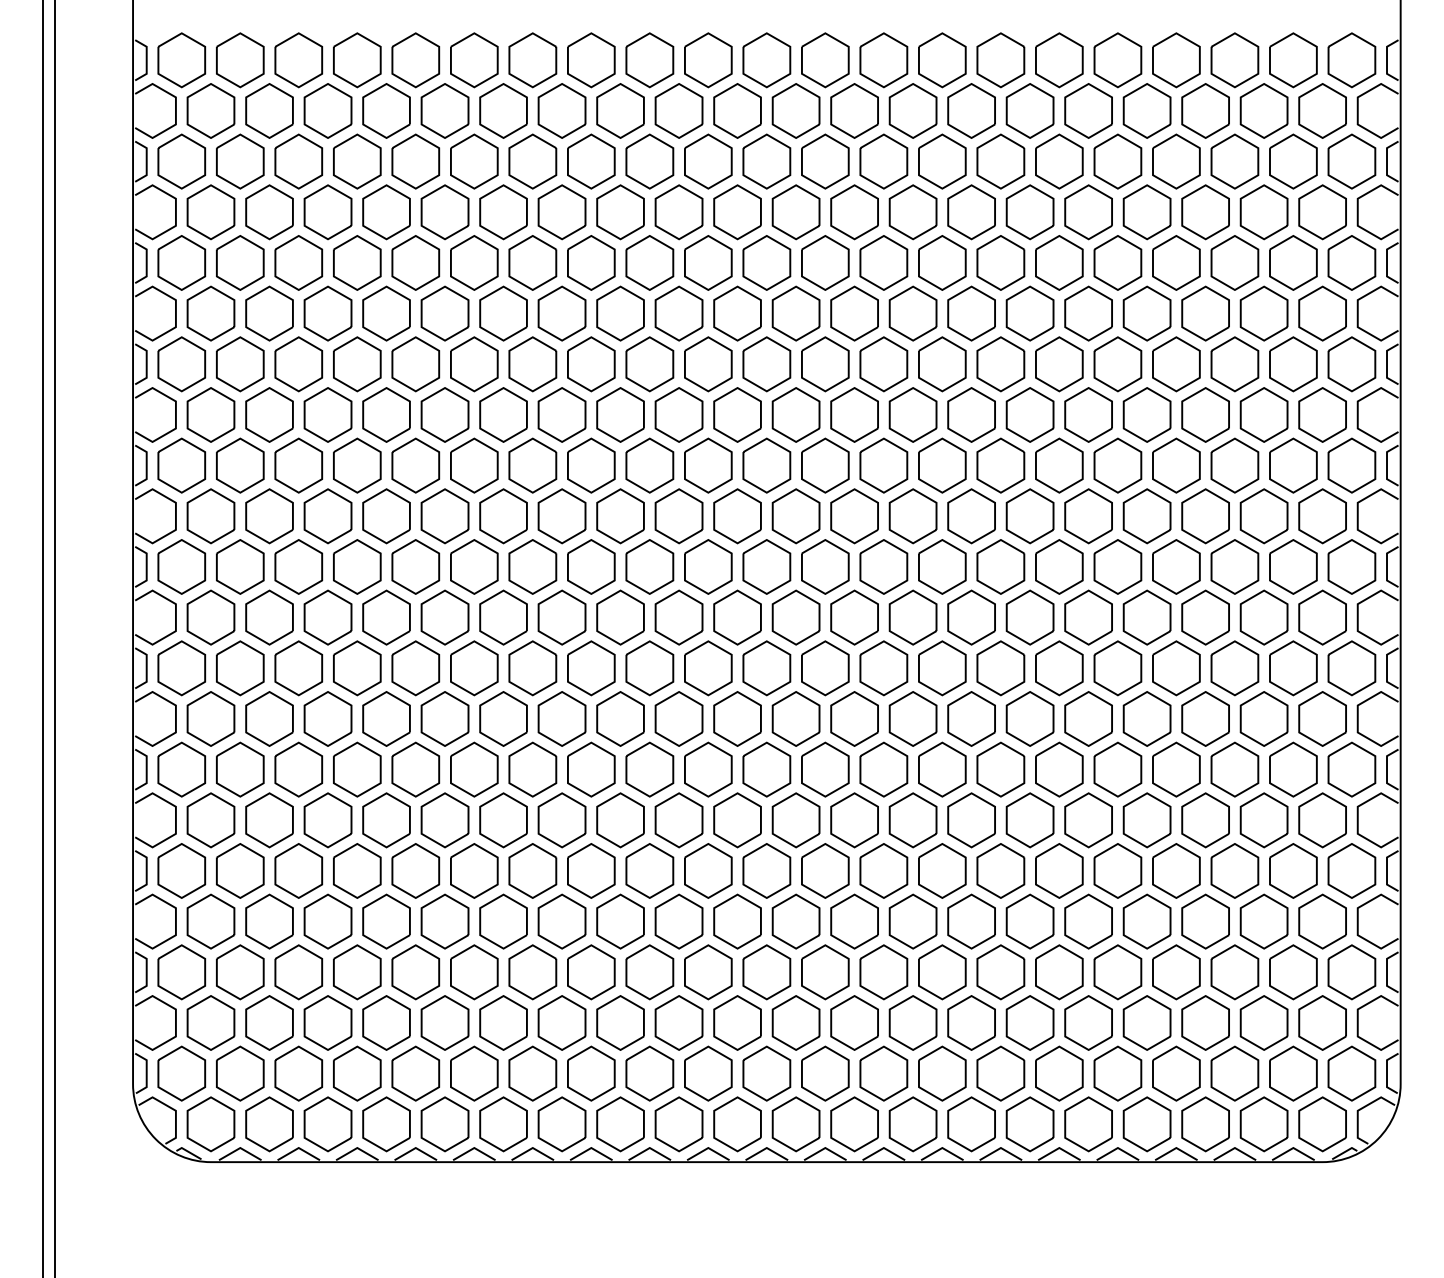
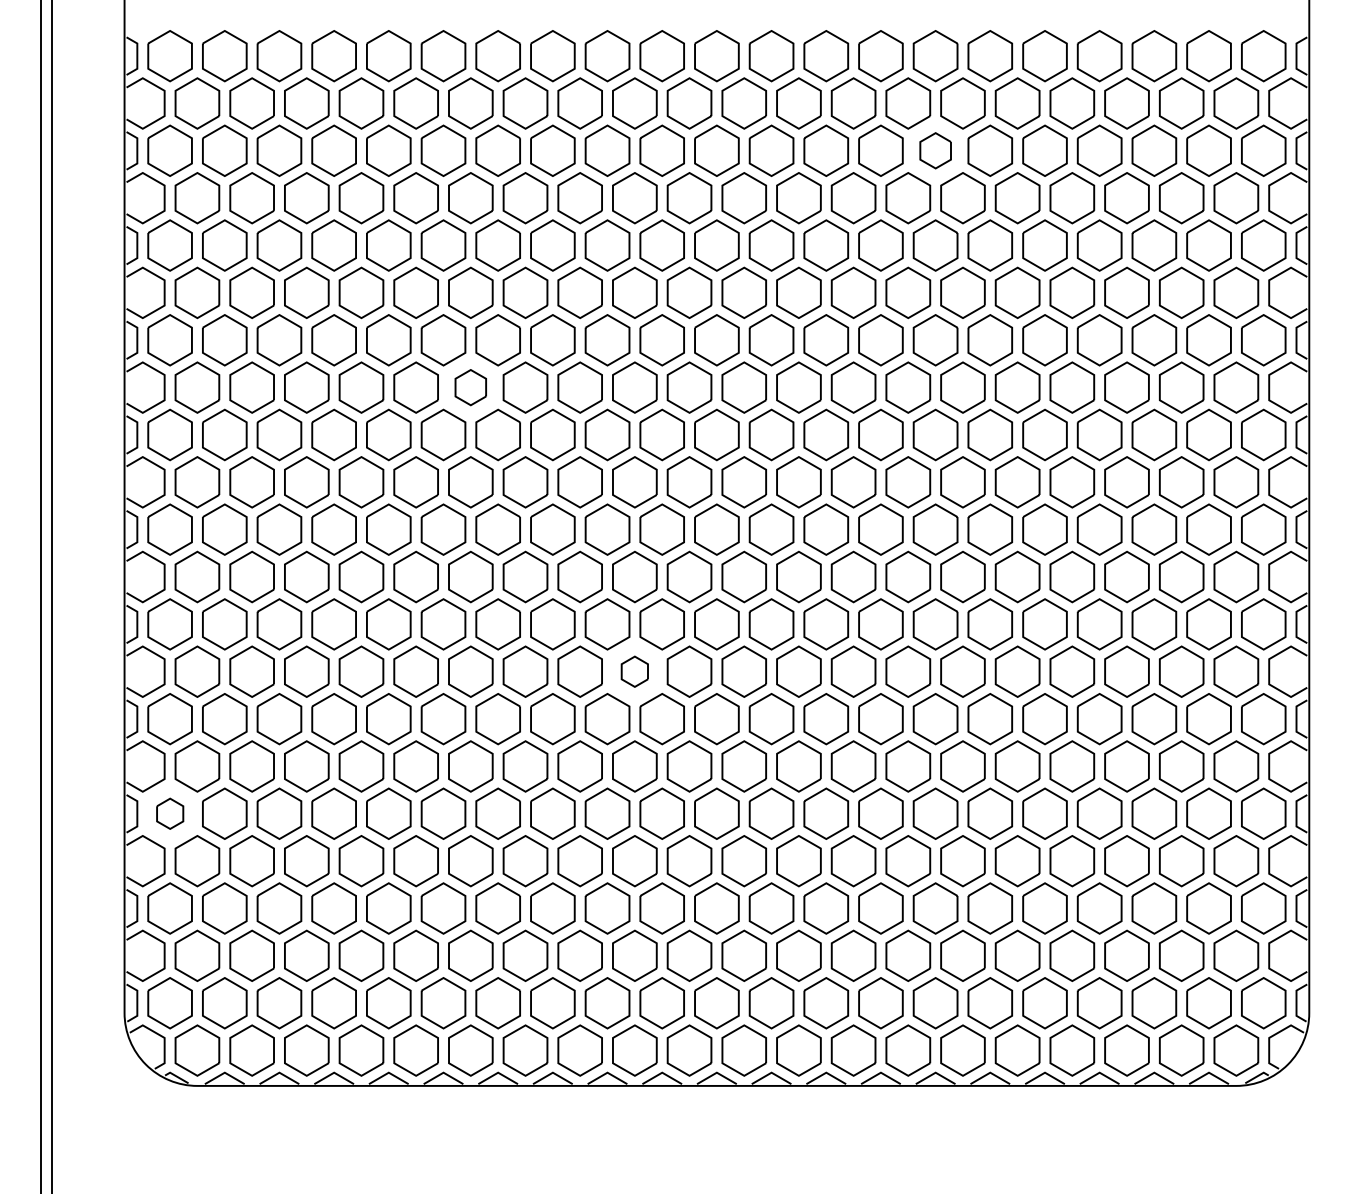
part: (1000, 161) -> (935, 150), size x0.7
part: (503, 414) -> (470, 387), size x0.7
part: (678, 718) -> (634, 671), size x0.6
part: (181, 870) -> (169, 813), size x0.6

